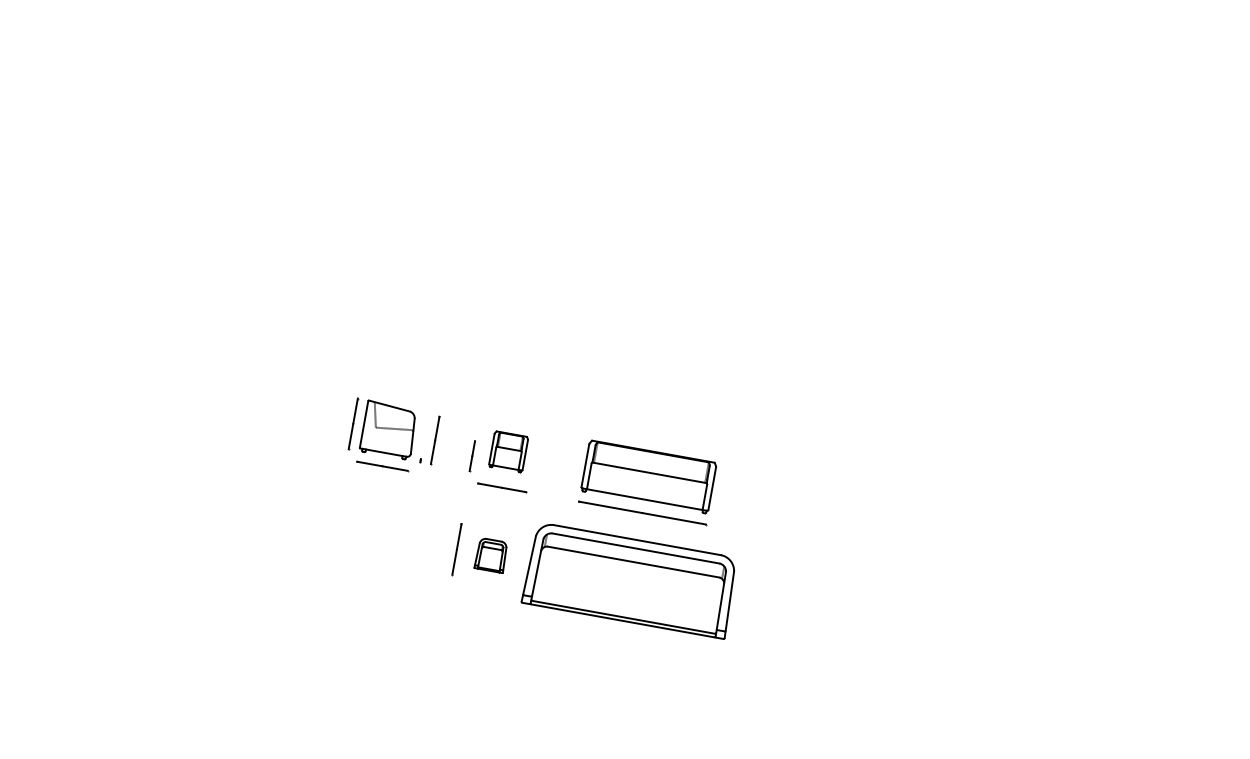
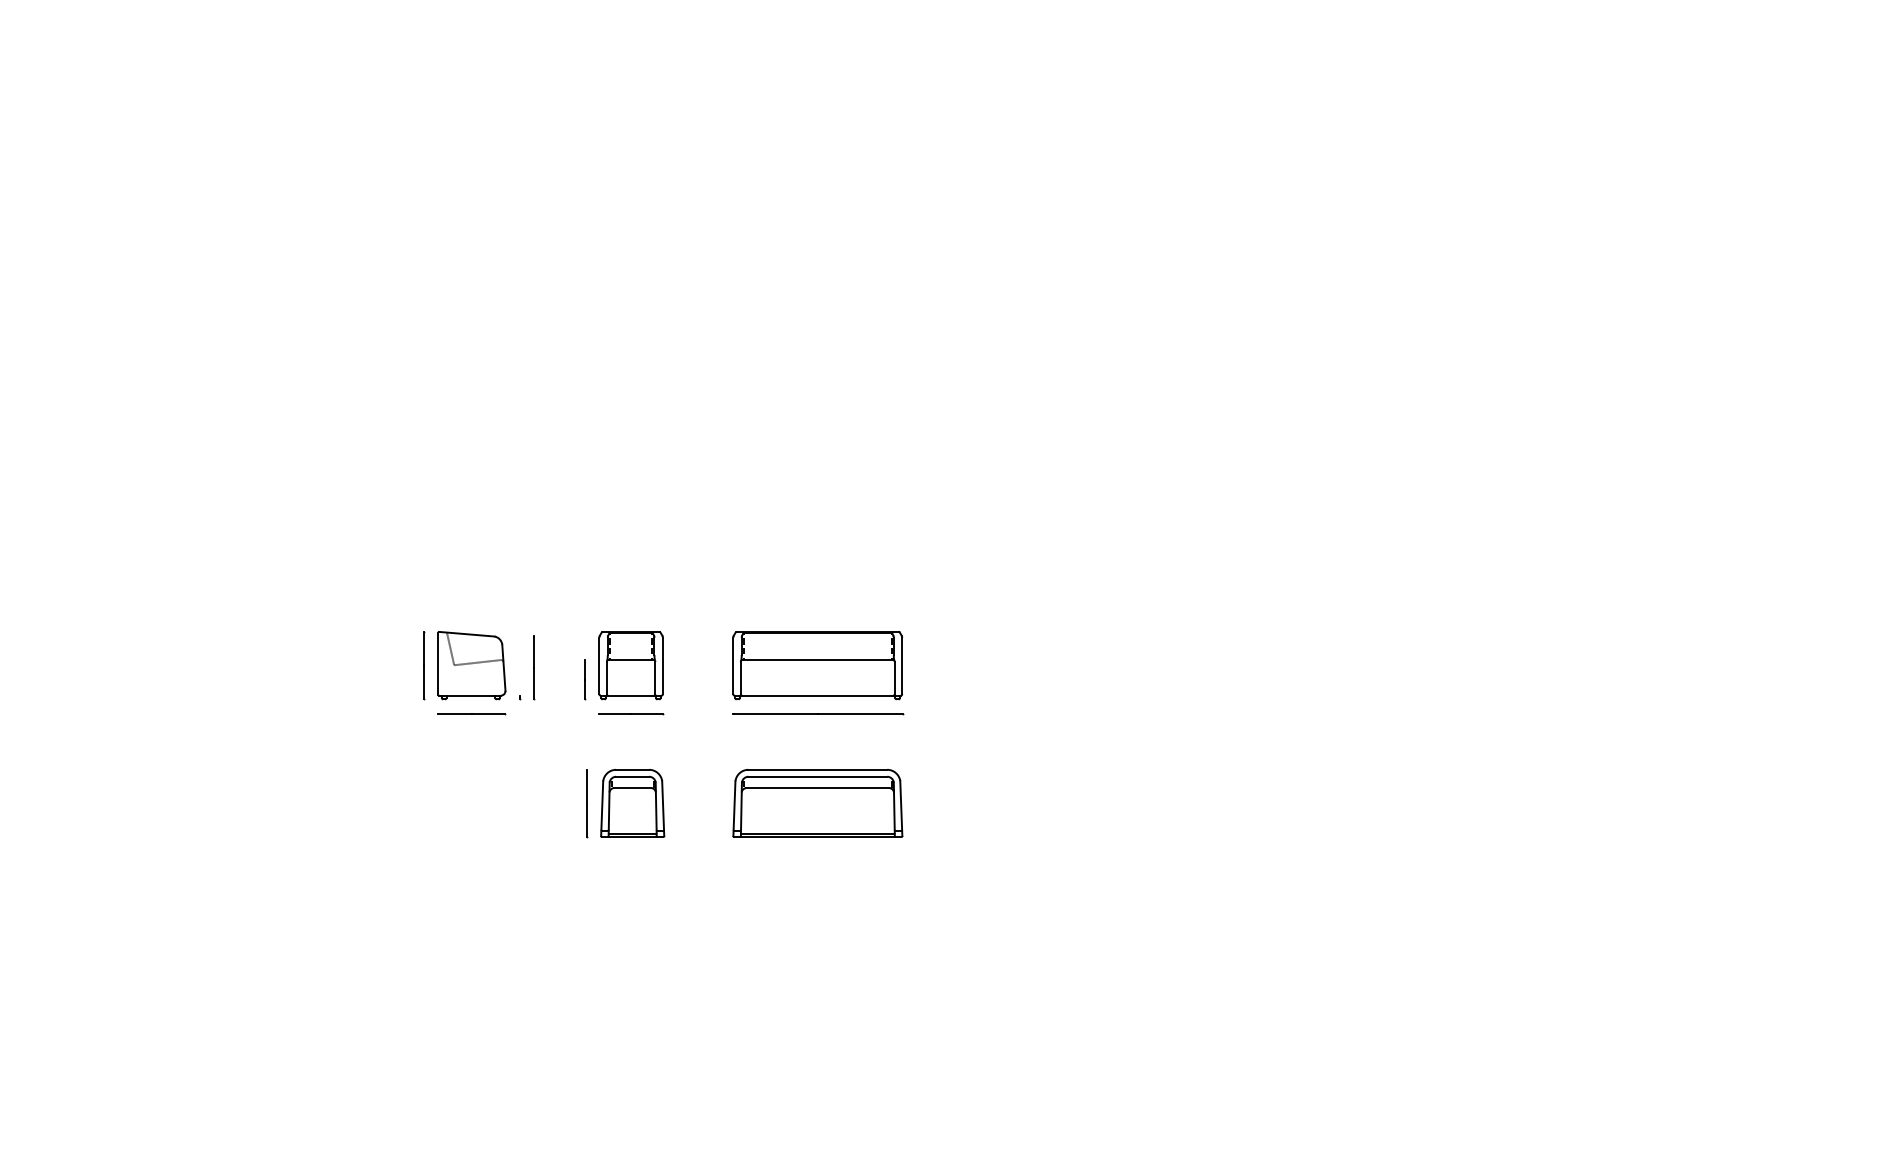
part: (508, 451) -> (630, 665), size x1.43
part: (491, 554) -> (632, 802), size x1.67
part: (630, 580) -> (817, 803), size x0.62

